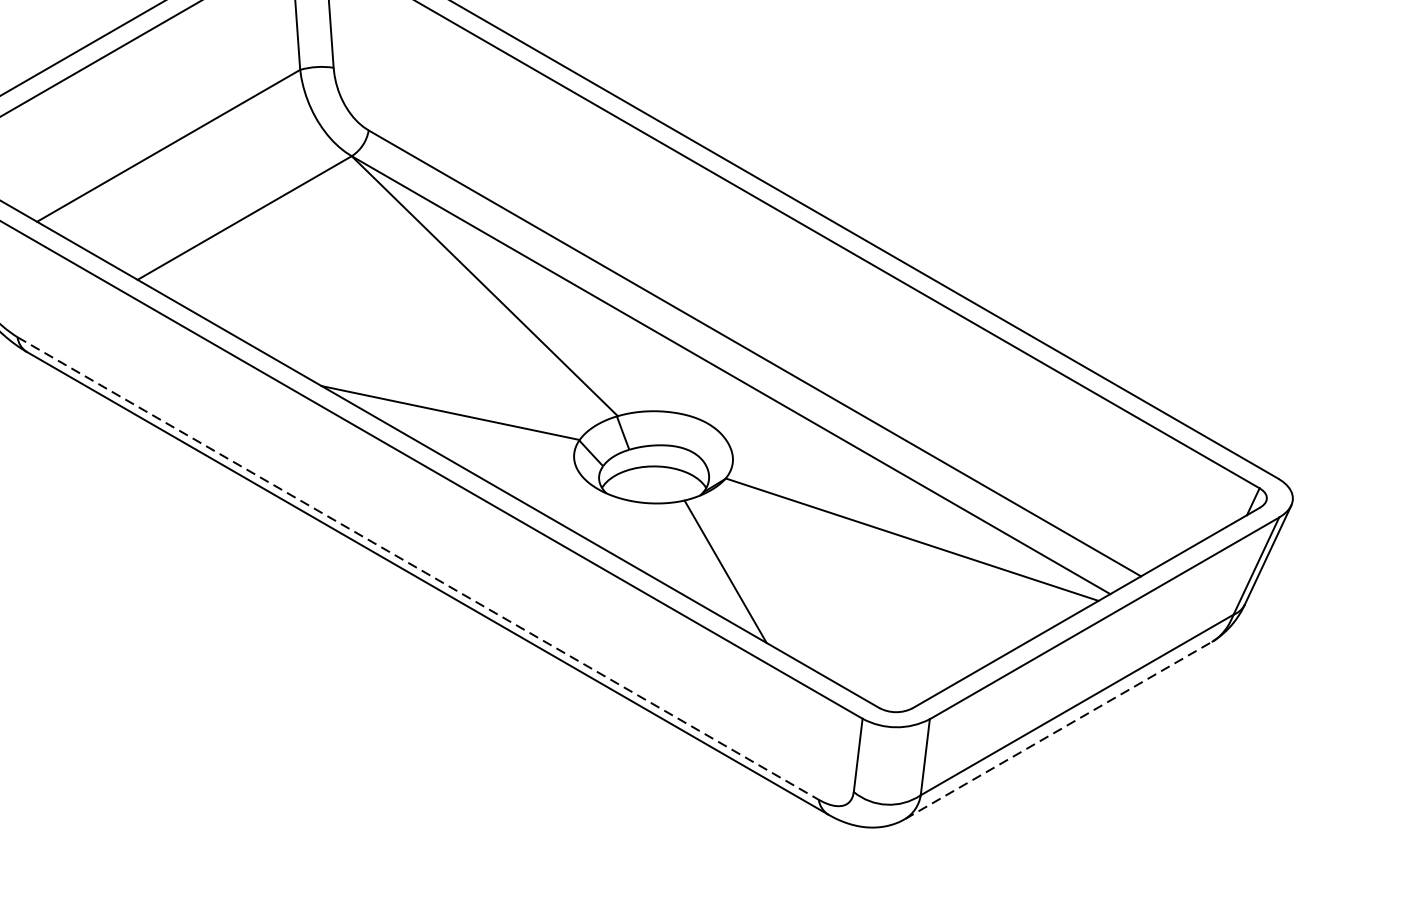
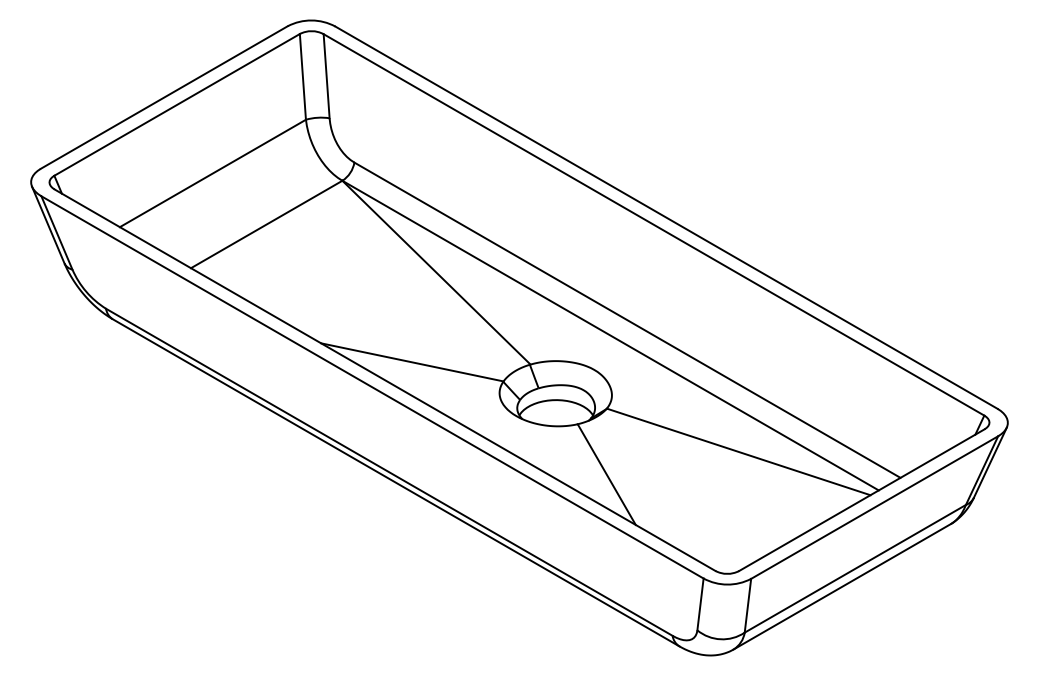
line: (418, 568) -> (389, 472), dashed -> solid
line: (1059, 730) -> (842, 586), dashed -> solid

